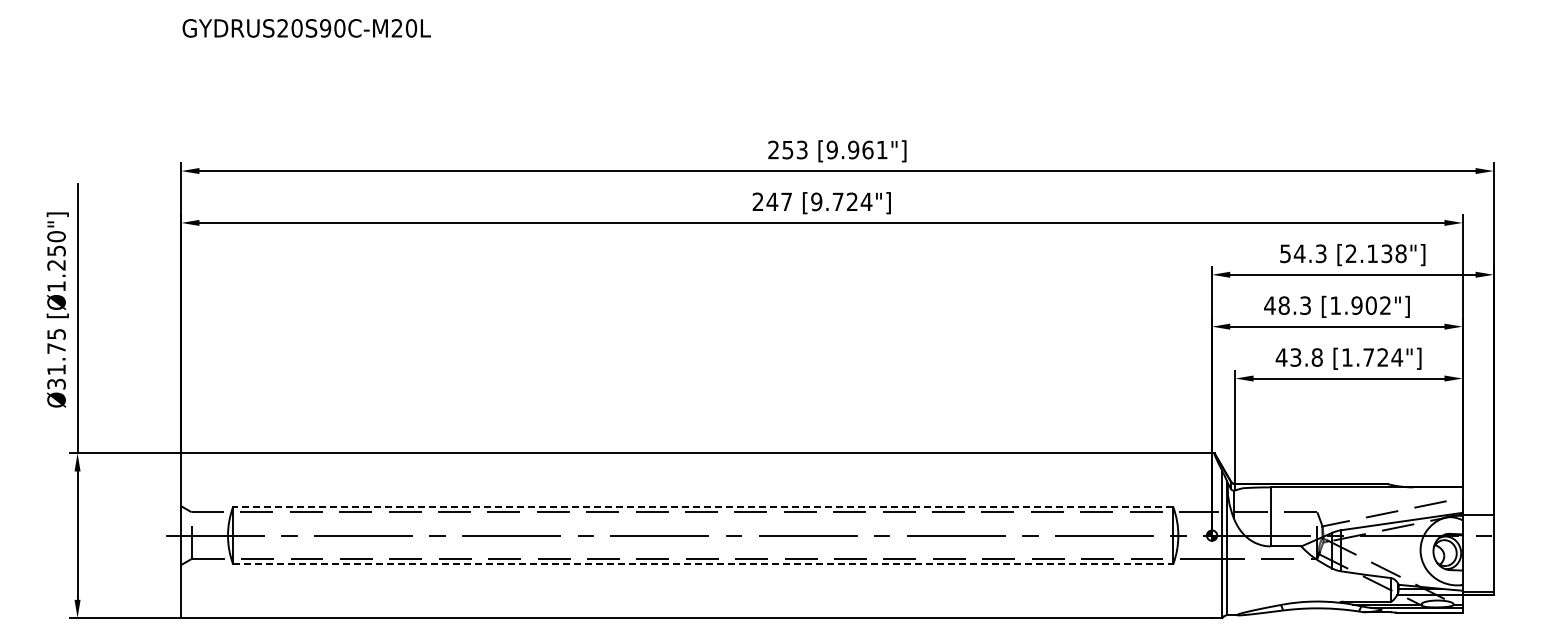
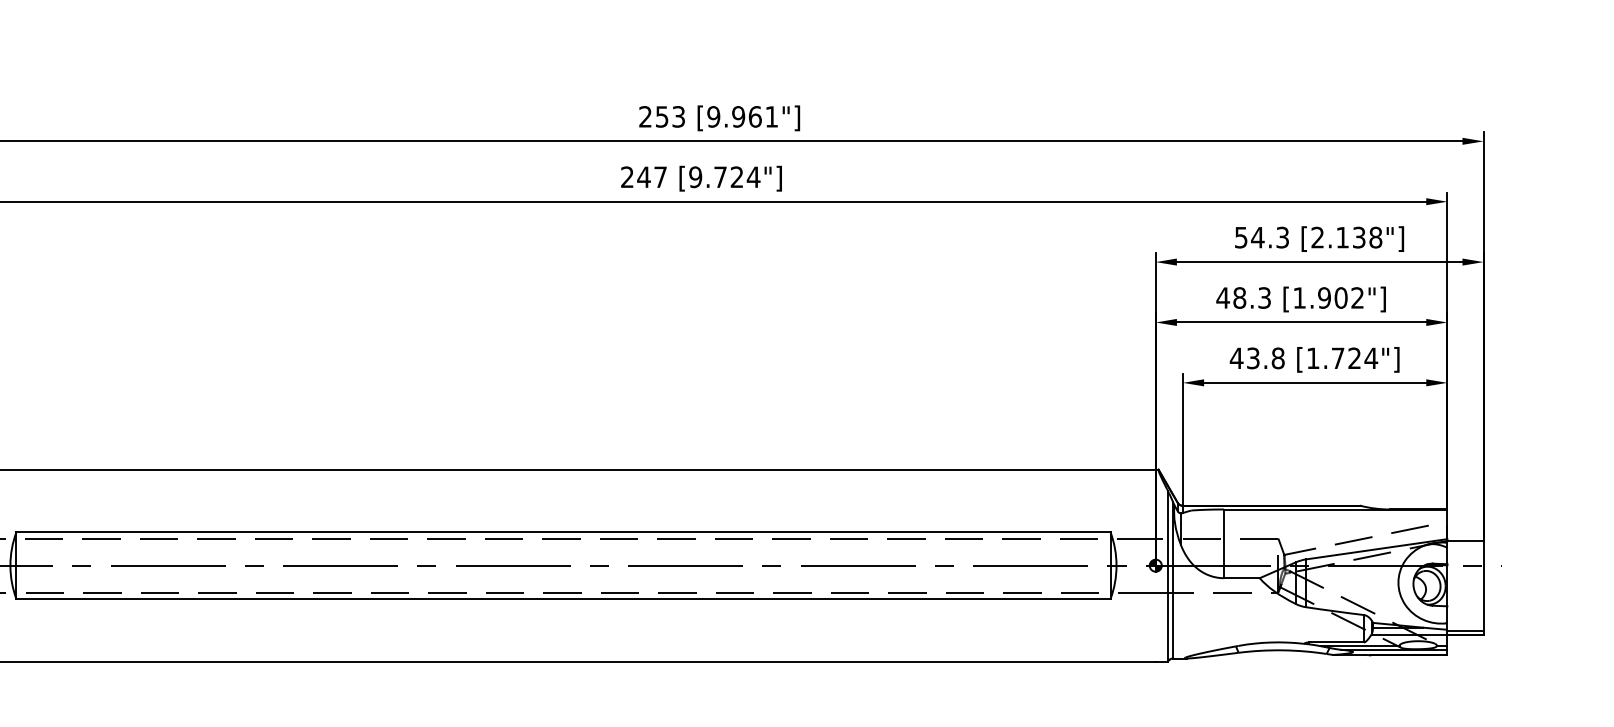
line: (703, 506) -> (563, 531), dashed -> solid
line: (703, 564) -> (563, 599), dashed -> solid

